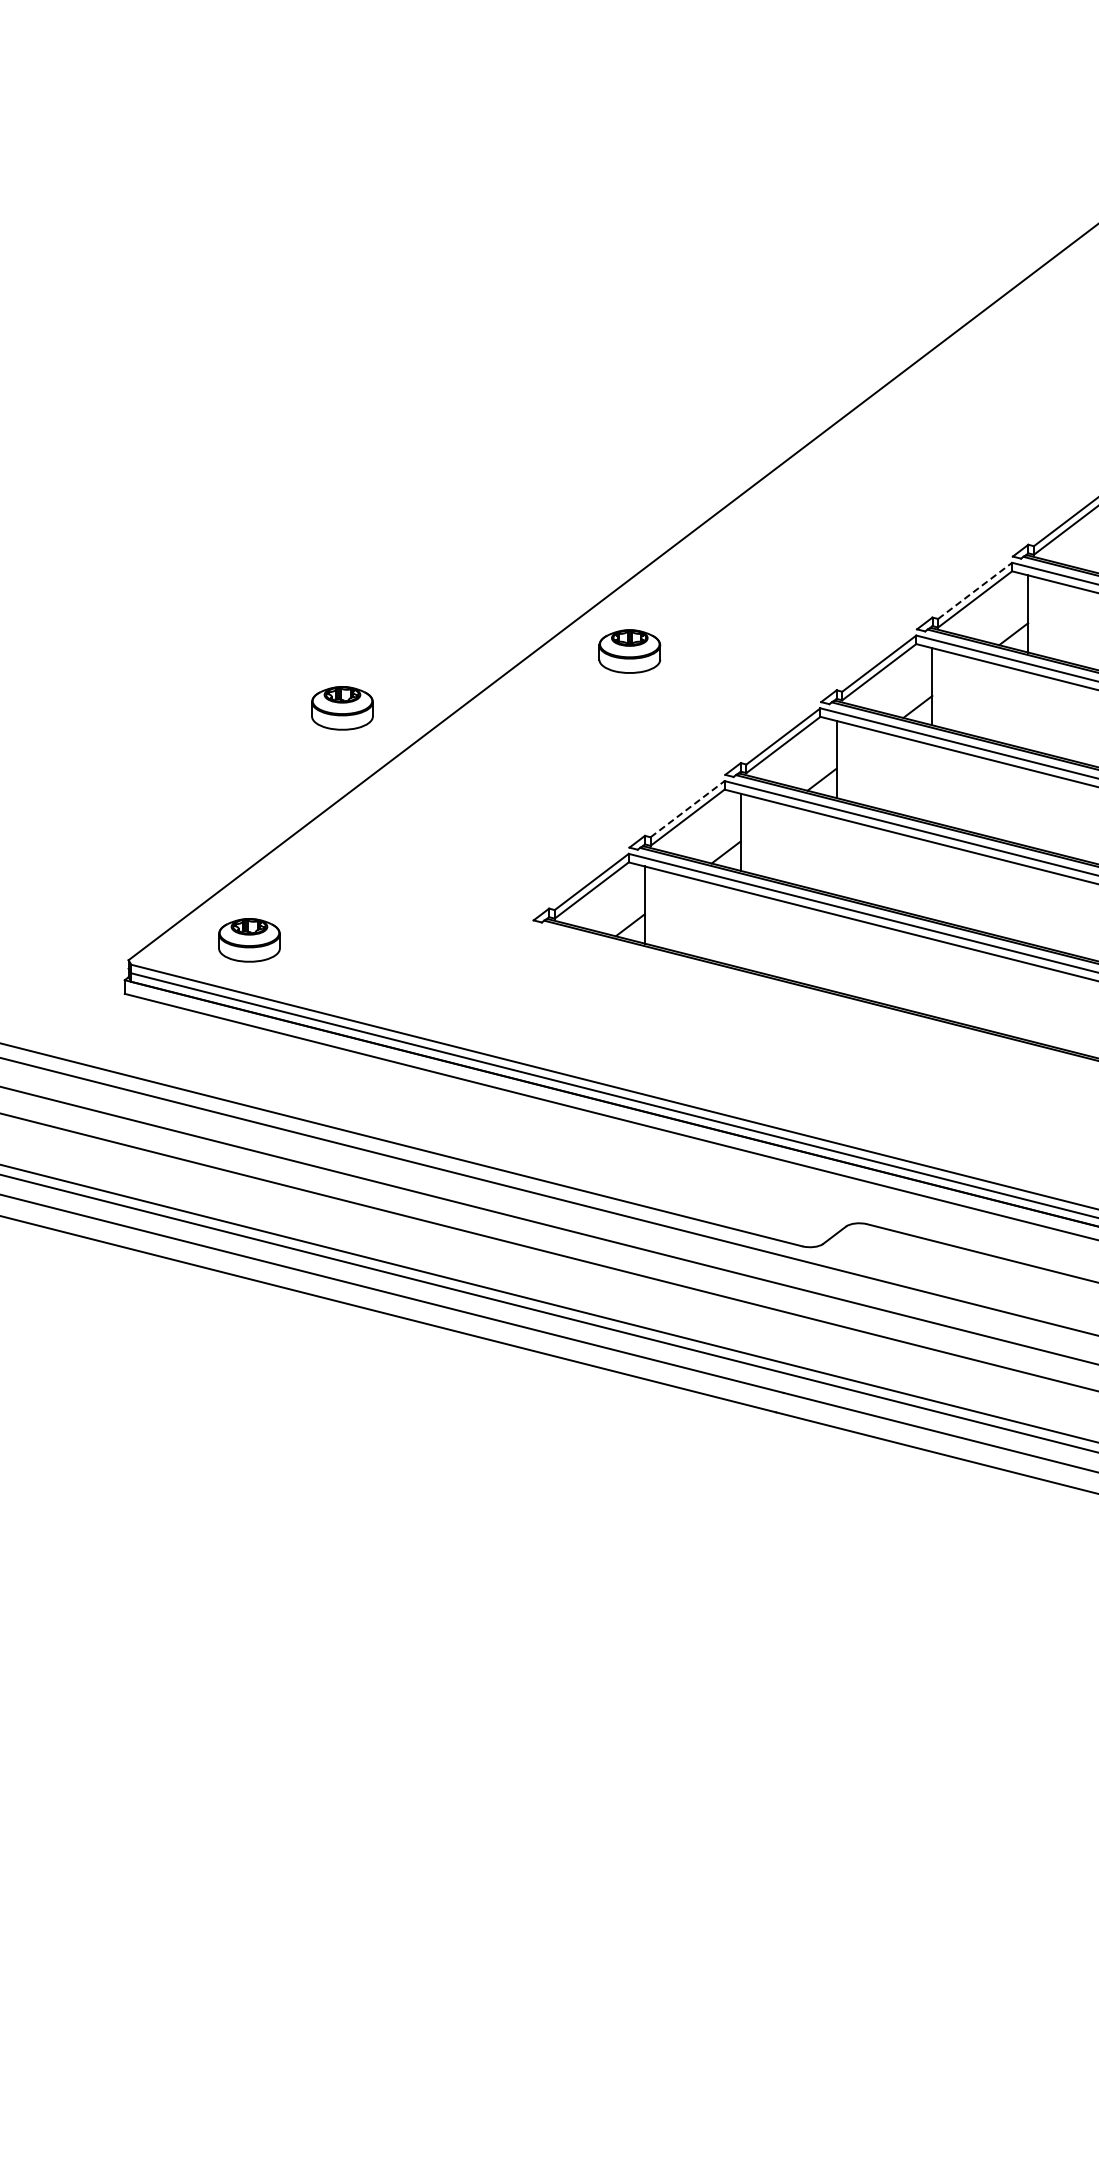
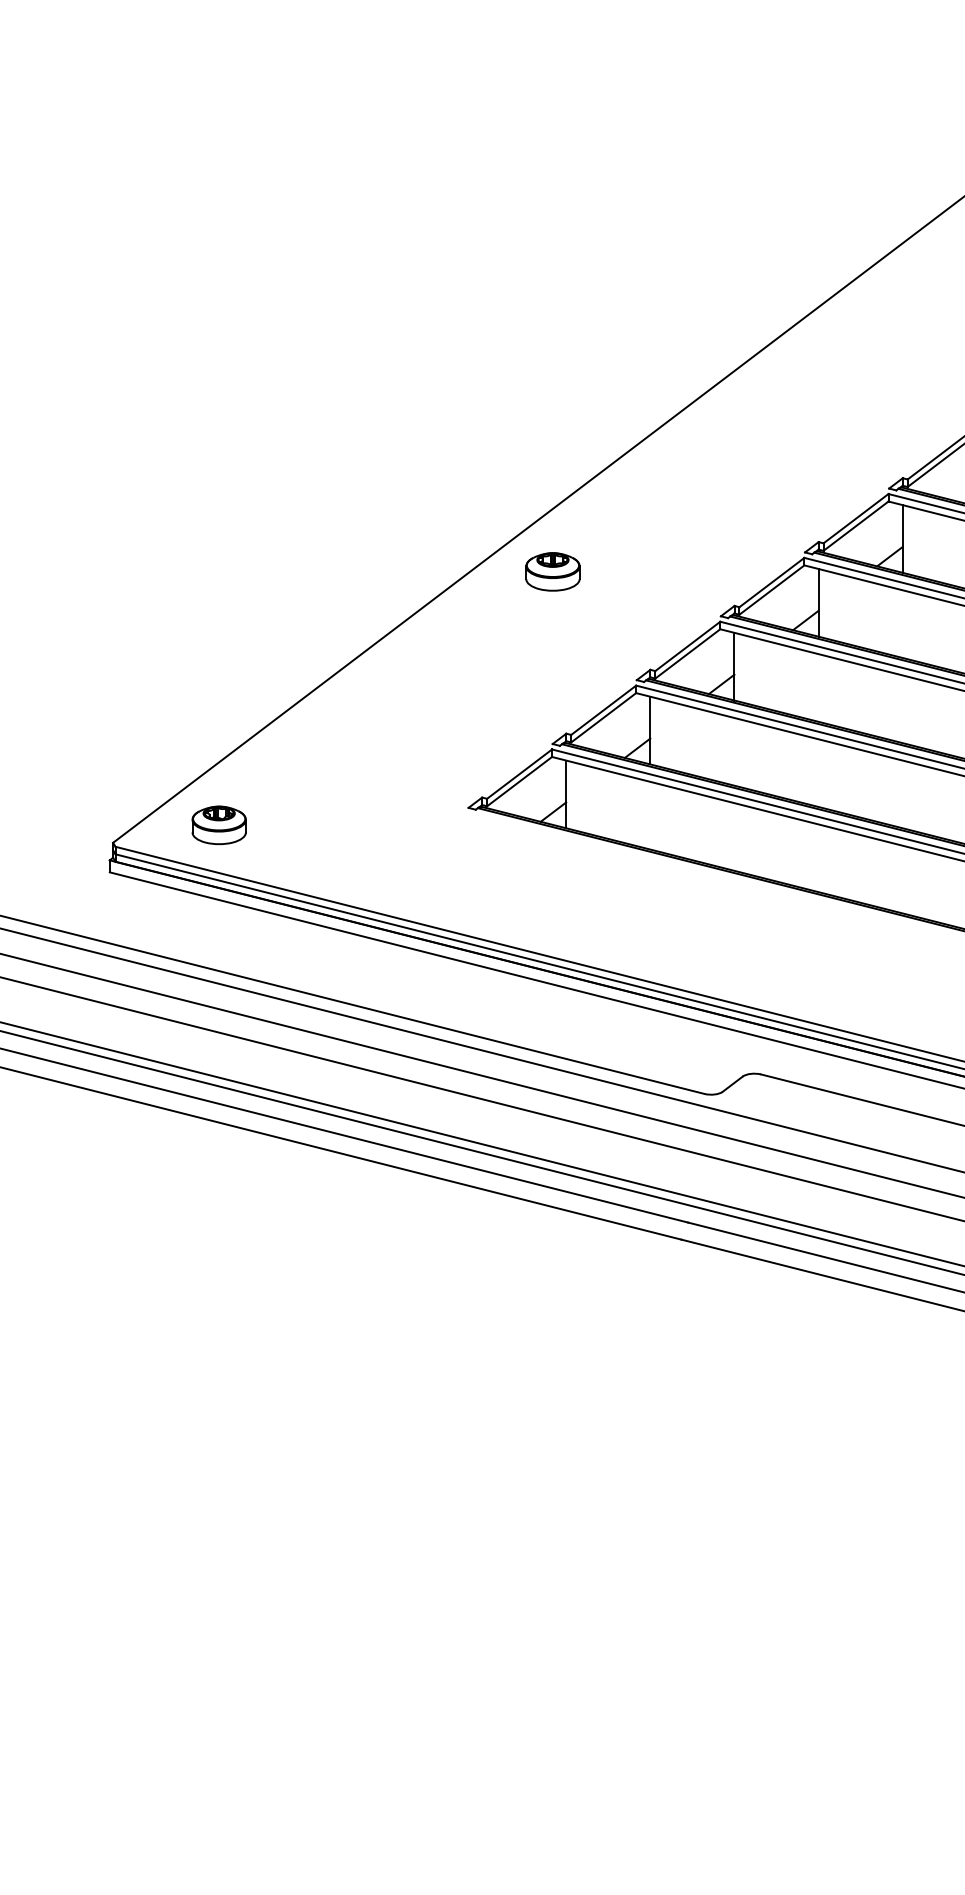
line: (975, 590) -> (856, 518), dashed -> solid
part: (342, 708) -> (300, 621), removed
line: (688, 808) -> (604, 709), dashed -> solid

